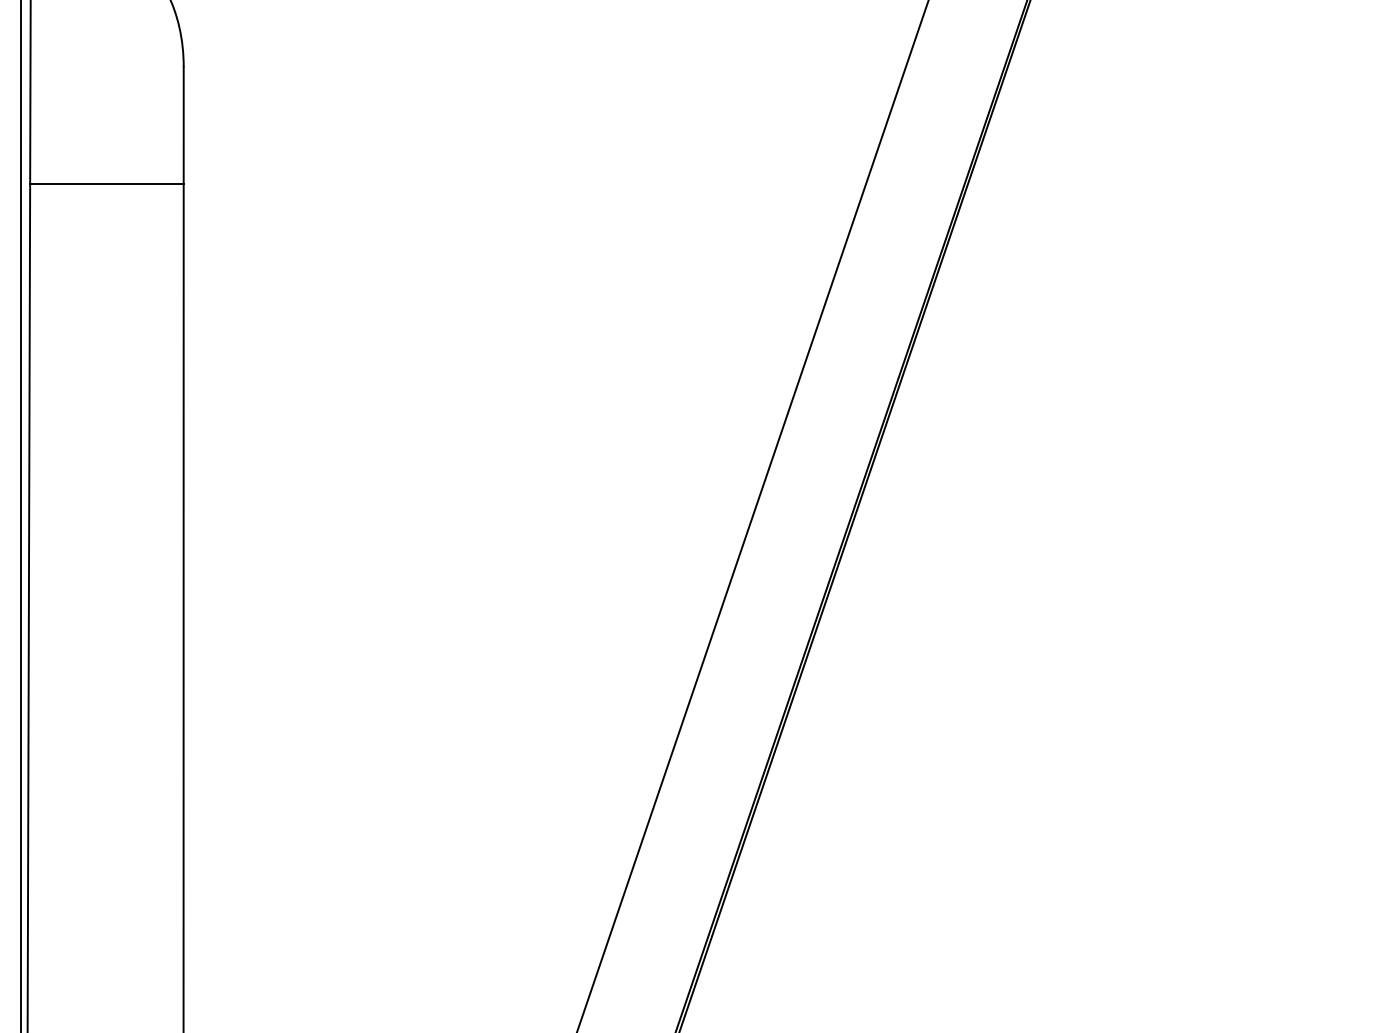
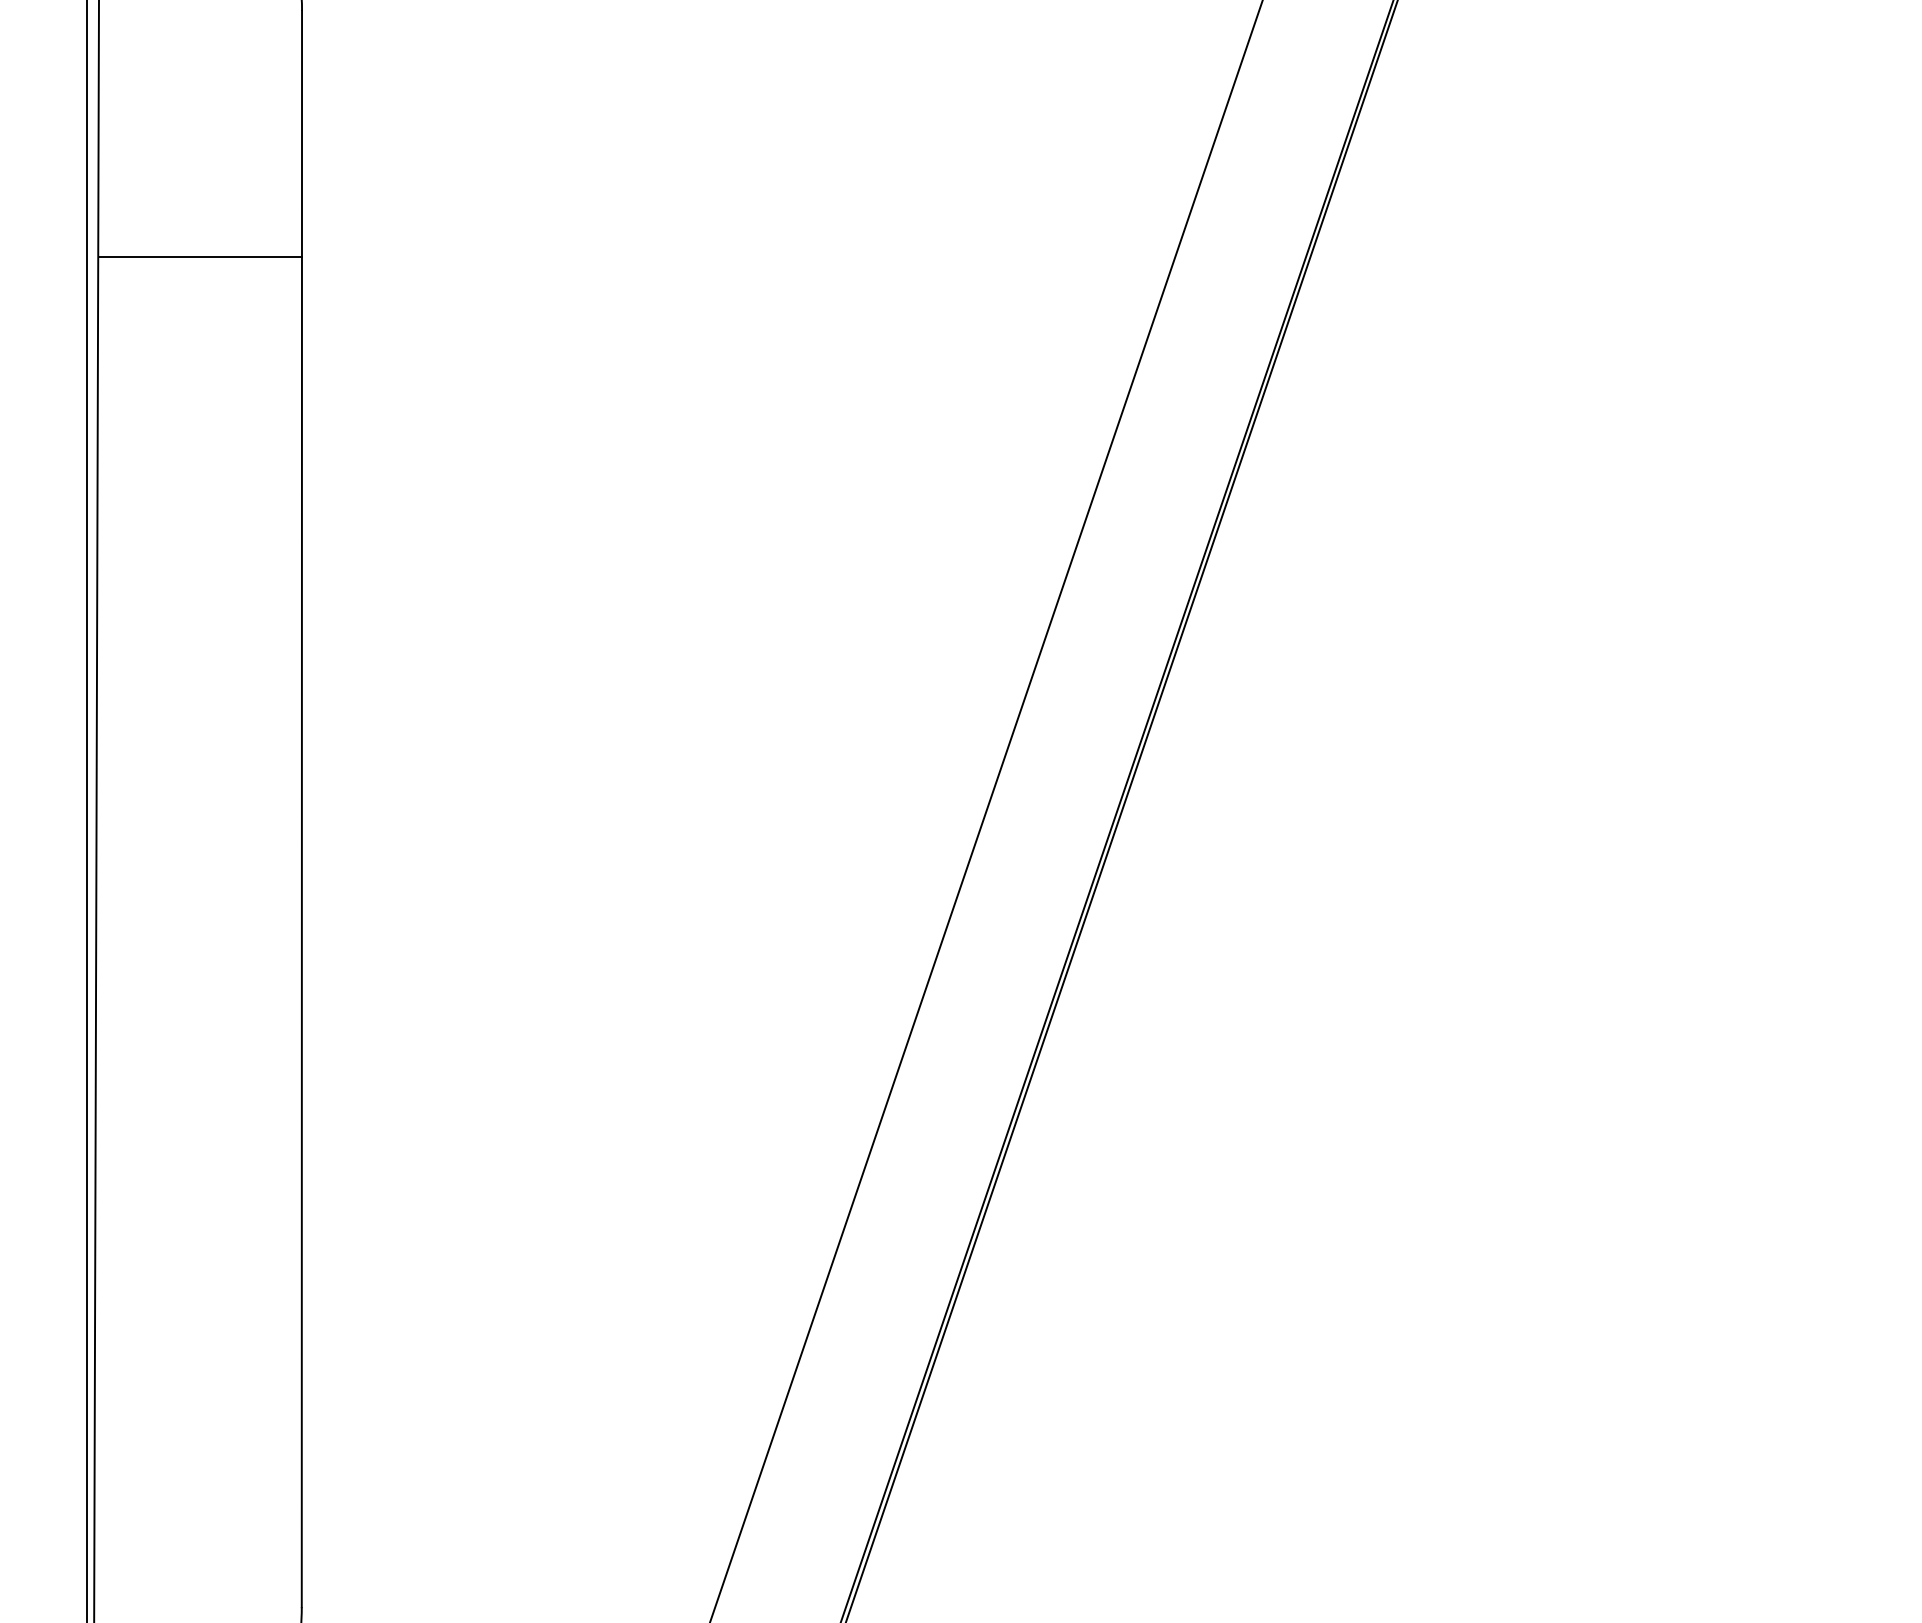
line: (106, 183) -> (199, 256), moved

